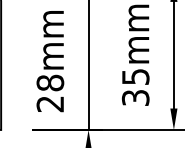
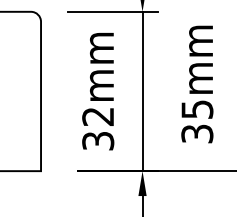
text: (50, 93) -> (98, 128), 28mm -> 32mm

